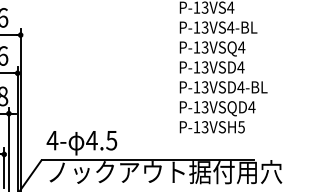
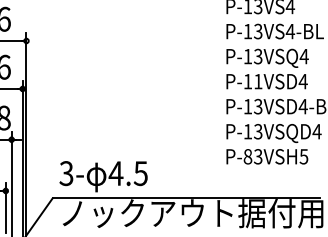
text: (204, 67) -> (257, 81), P-13VSD4 -> P-11VSD4
text: (196, 127) -> (247, 157), P-13VSH5 -> P-83VSH5
text: (52, 140) -> (66, 173), 4- -> 3-

